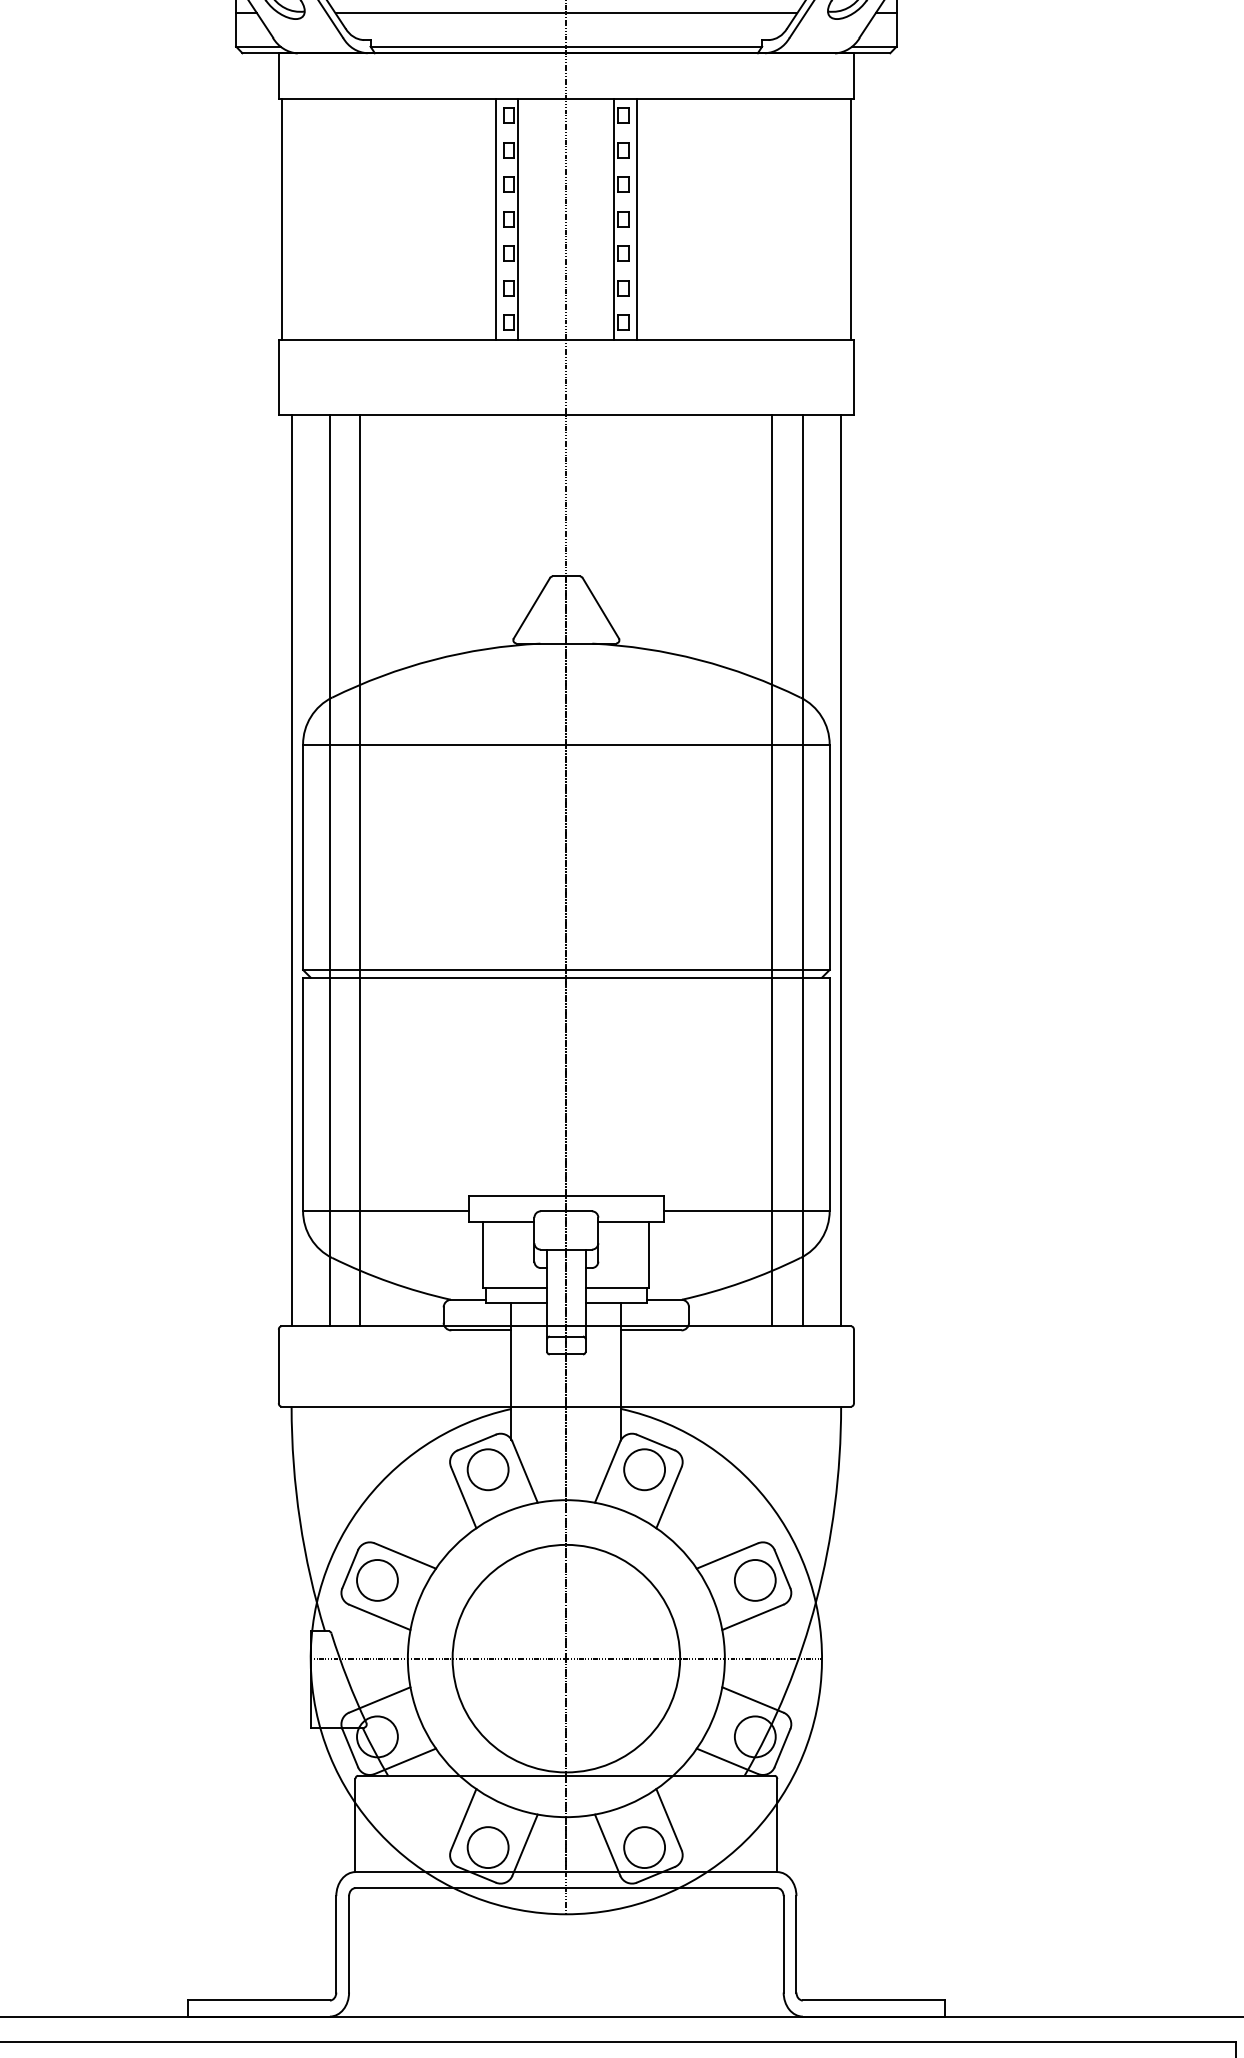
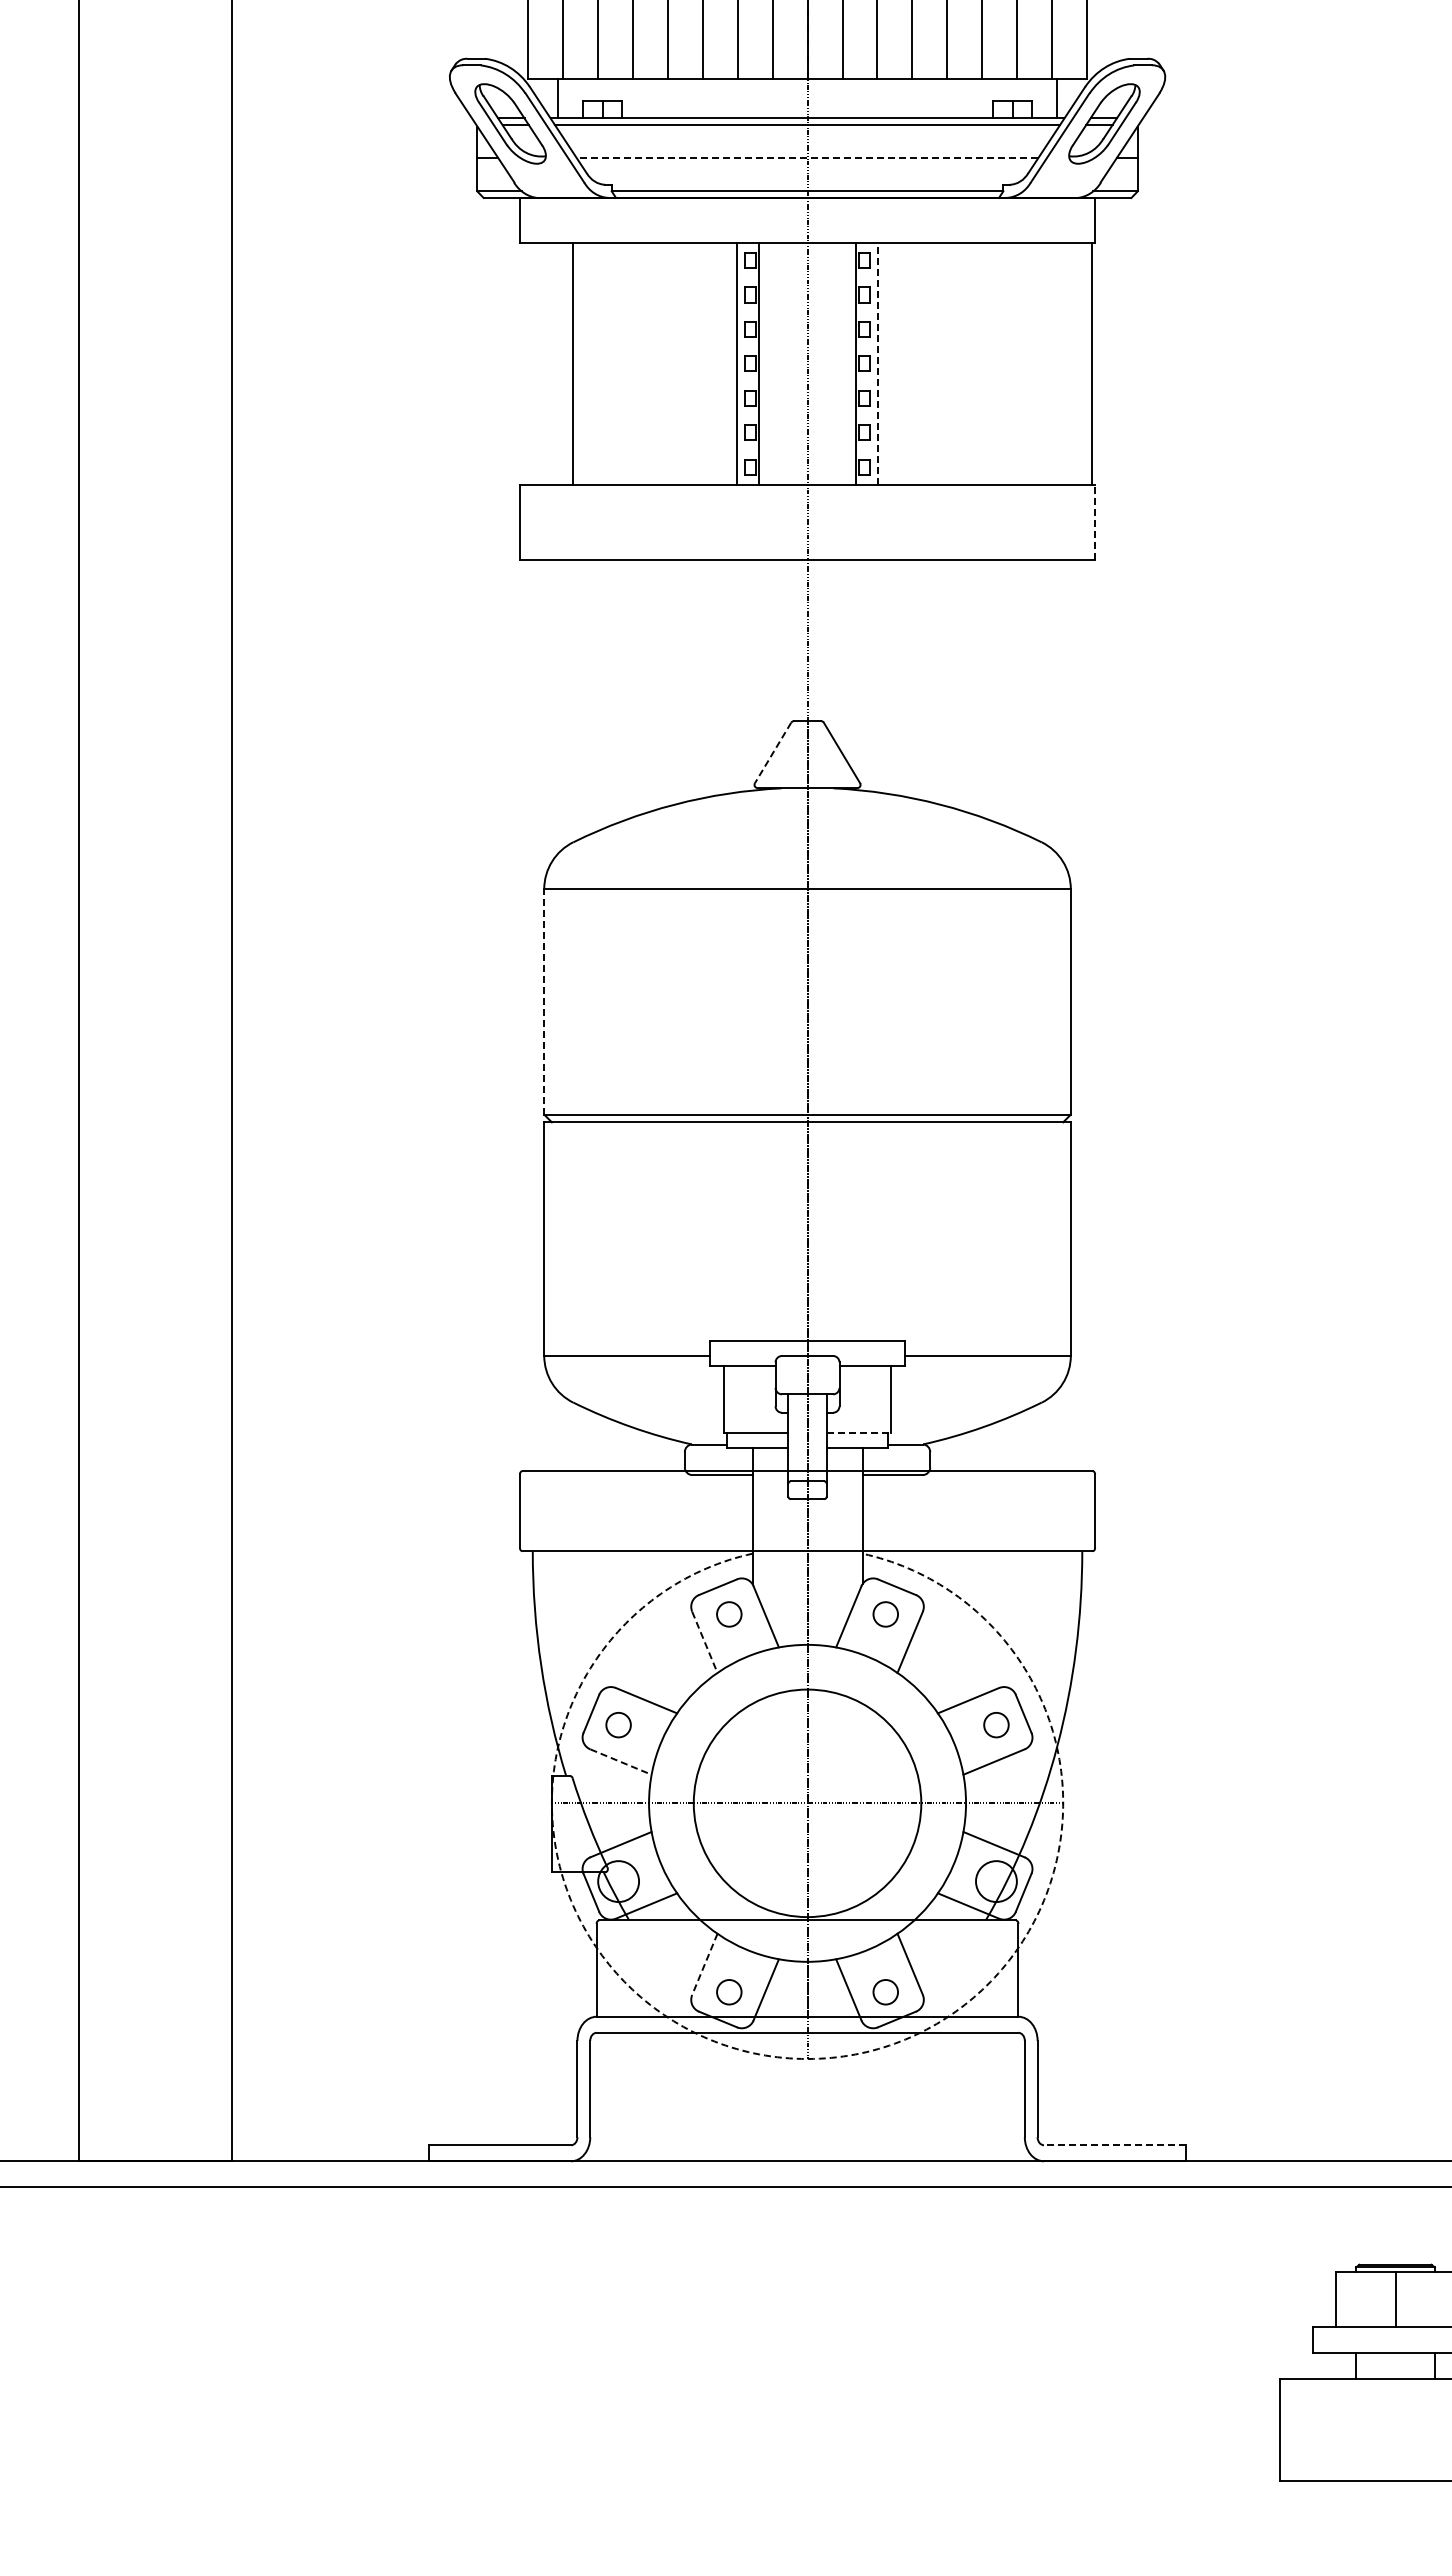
line: (566, 13) -> (807, 158), solid -> dashed
line: (282, 218) -> (573, 363), moved
line: (636, 218) -> (877, 363), solid -> dashed
line: (854, 377) -> (1095, 522), solid -> dashed
line: (531, 608) -> (772, 753), solid -> dashed
line: (303, 856) -> (544, 1001), solid -> dashed
line: (291, 870) -> (532, 1015), removed
line: (329, 870) -> (570, 1015), removed
line: (360, 870) -> (601, 1015), removed
line: (772, 870) -> (1013, 1015), removed
line: (803, 870) -> (1044, 1015), removed
line: (841, 870) -> (1082, 1015), removed
line: (617, 1287) -> (858, 1432), solid -> dashed
circle: (487, 1468) -> (728, 1613), size x0.6
circle: (644, 1468) -> (885, 1613), size x0.6
line: (464, 1497) -> (705, 1642), solid -> dashed
circle: (377, 1579) -> (618, 1724), size x0.6
circle: (755, 1579) -> (996, 1724), size x0.6
line: (380, 1617) -> (621, 1762), solid -> dashed
line: (463, 1819) -> (704, 1964), solid -> dashed
circle: (487, 1846) -> (728, 1991), size x0.6
circle: (644, 1846) -> (885, 1991), size x0.6
arc: (566, 1913) -> (807, 2058), solid -> dashed
line: (873, 2000) -> (1114, 2145), solid -> dashed

